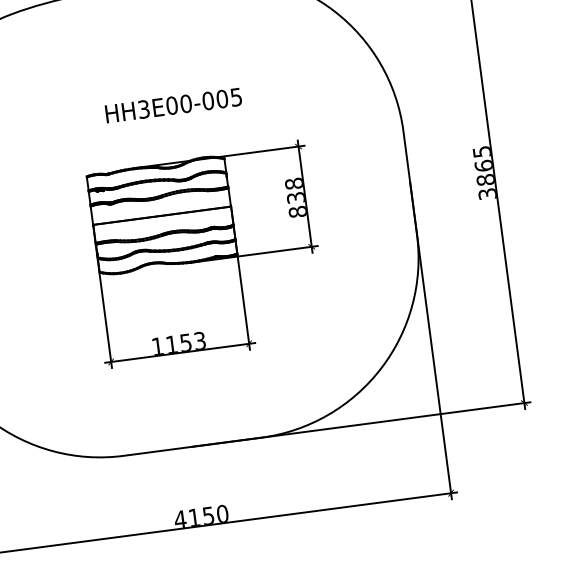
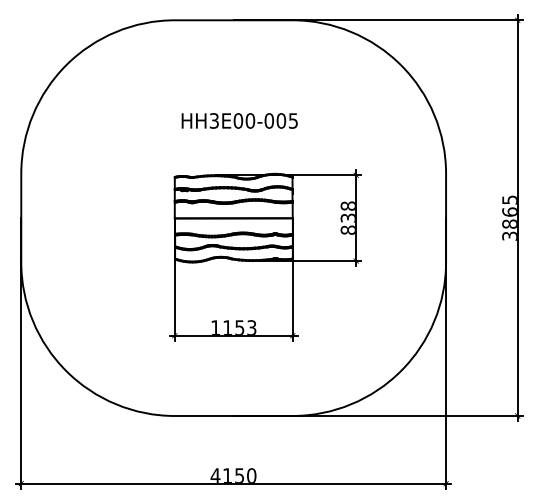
text: (173, 105) -> (239, 120), moved

